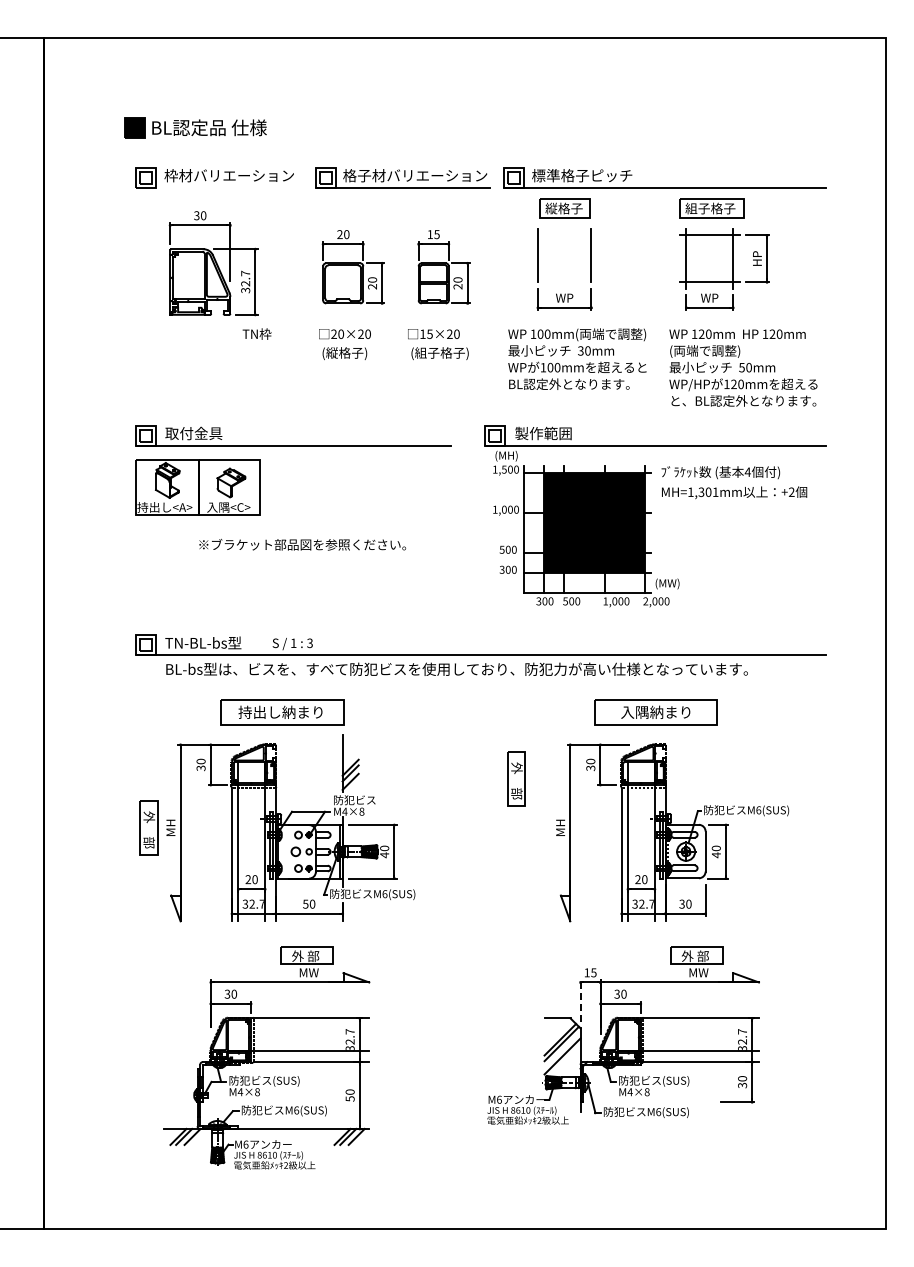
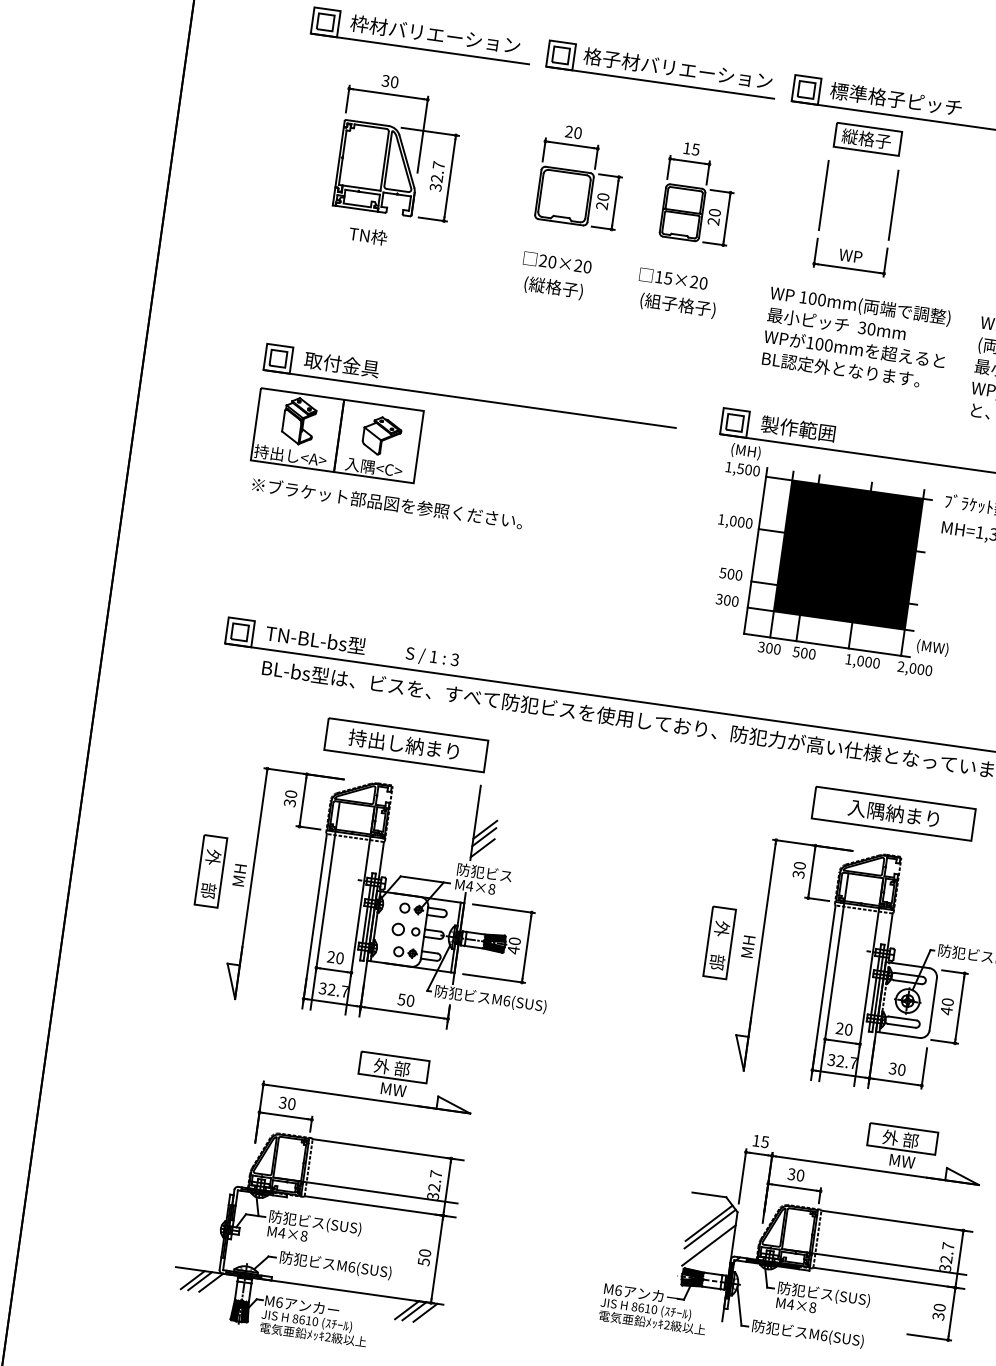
line: (218, 188) -> (419, 49), added
text: (256, 333) -> (367, 235), moved
text: (302, 544) -> (387, 502), moved
part: (516, 778) -> (719, 942), moved
line: (580, 1000) -> (742, 1175), dashed -> solid

